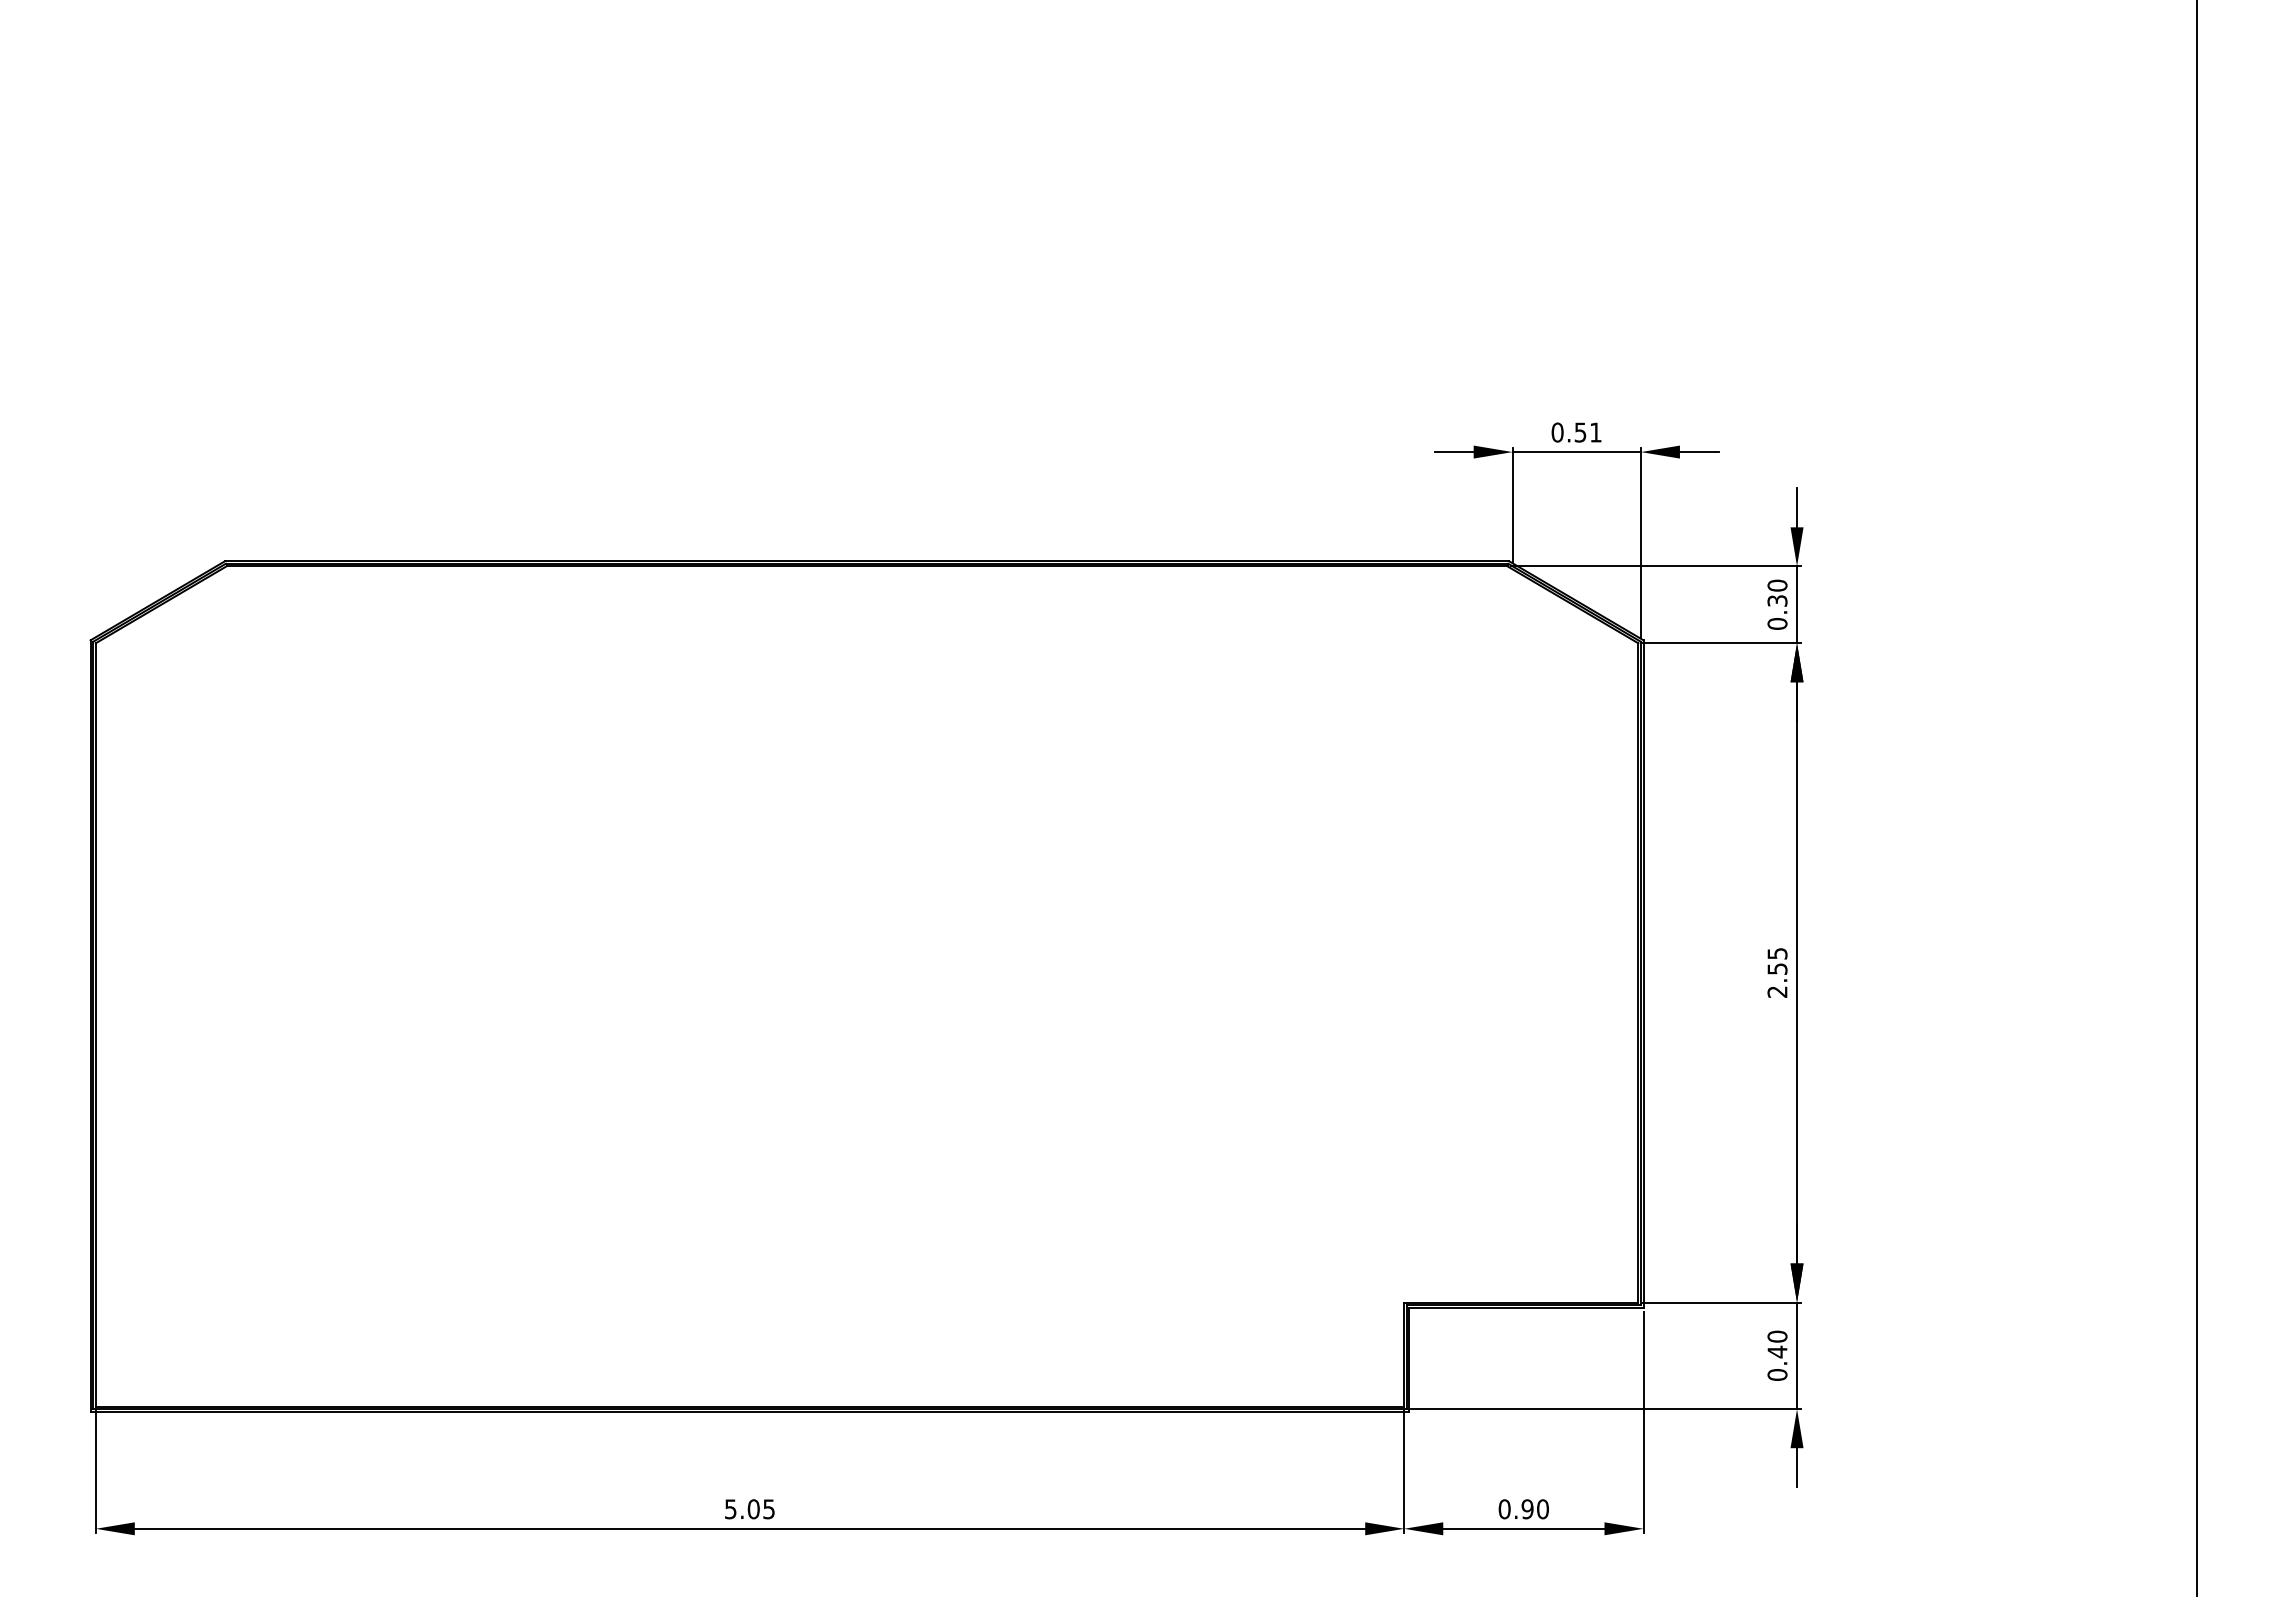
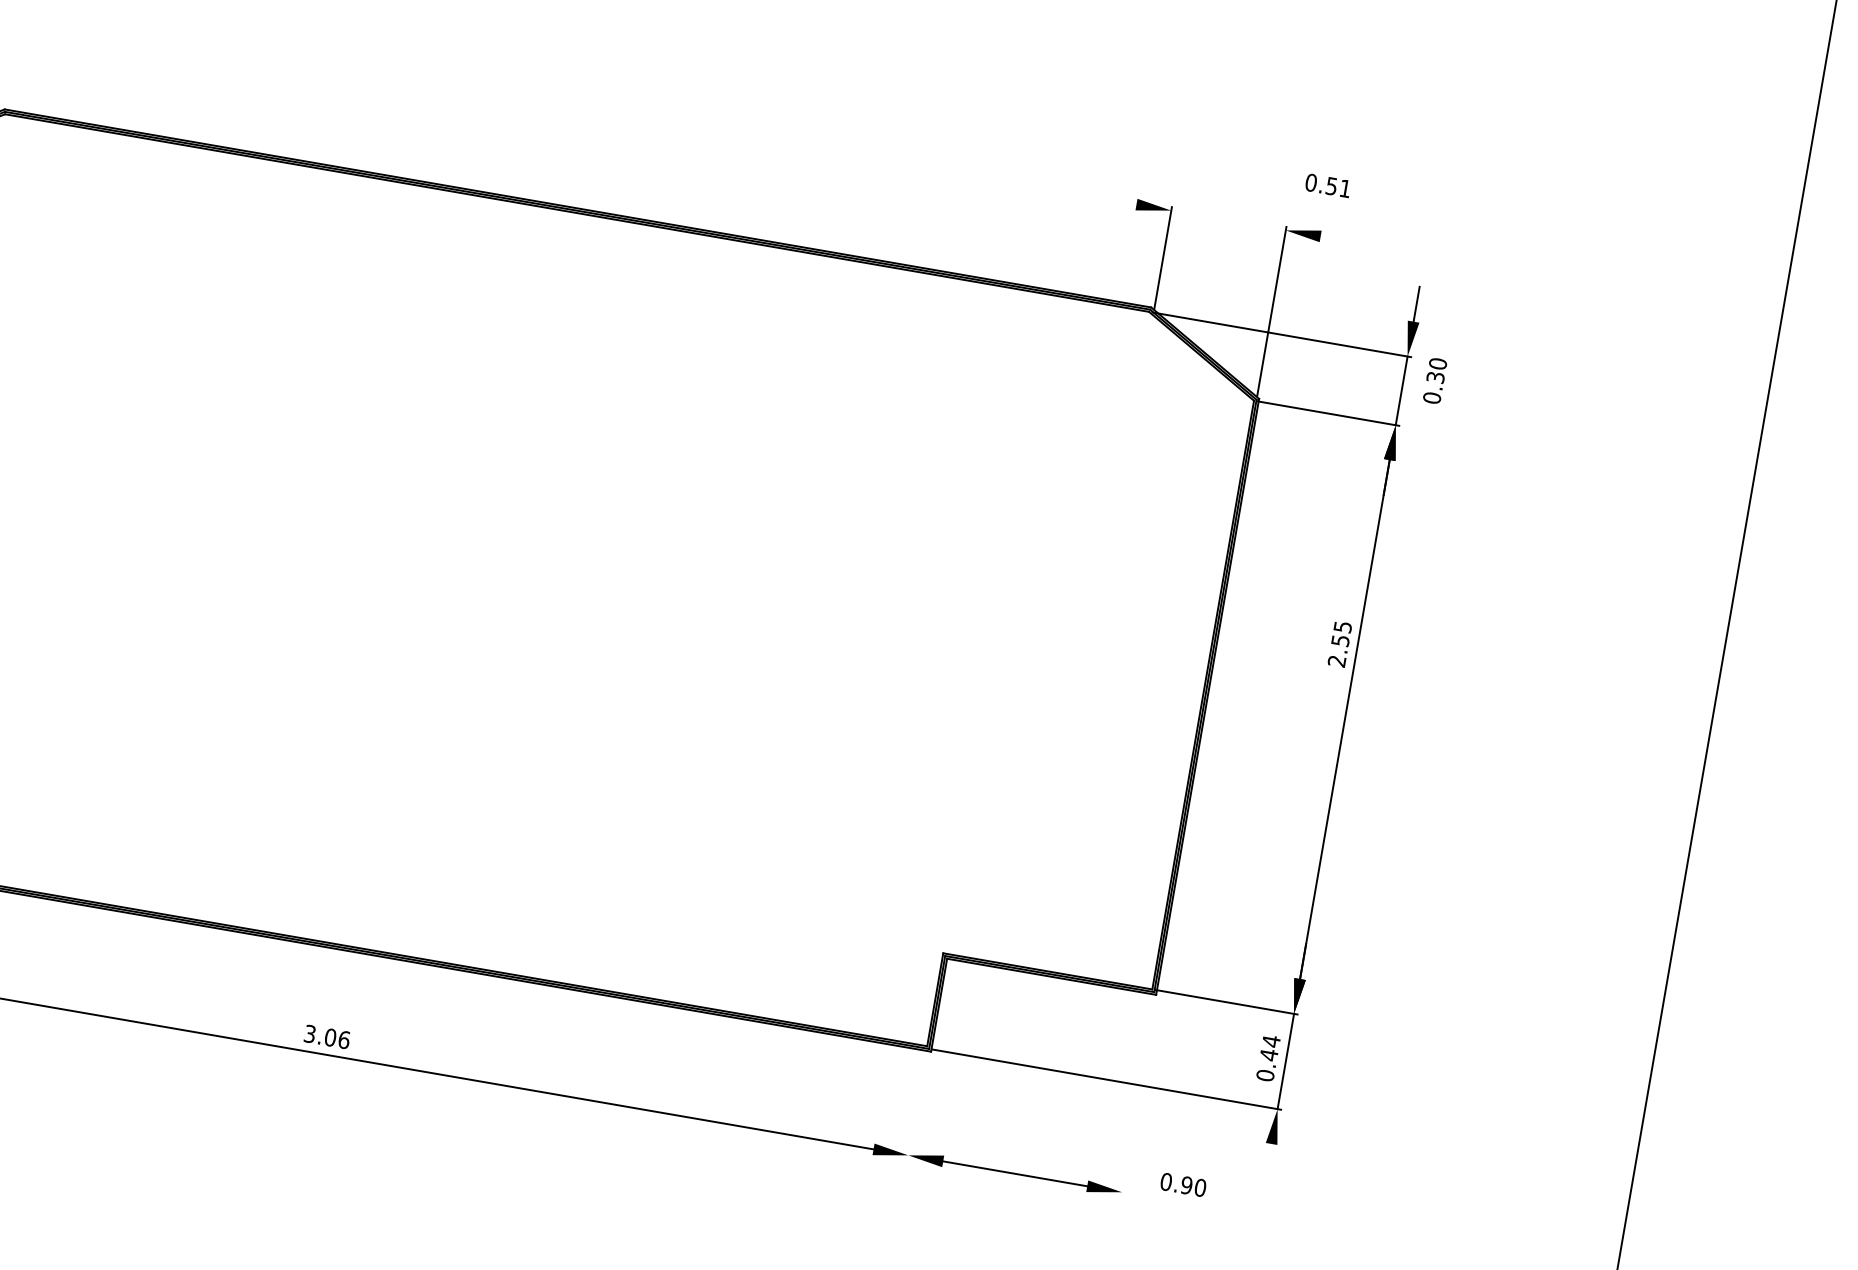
text: (1576, 432) -> (1328, 185), moved
line: (1453, 452) -> (1118, 201), removed
line: (1576, 452) -> (1228, 220), removed
line: (1698, 452) -> (1337, 239), removed
text: (1777, 604) -> (1435, 380), moved
text: (1777, 972) -> (1340, 643), moved
text: (1777, 1336) -> (1271, 1041), 0.40 -> 0.44
line: (1643, 1421) -> (1138, 1096), removed
line: (1797, 1467) -> (1269, 1161), removed
line: (1404, 1471) -> (917, 1104), removed
text: (750, 1509) -> (327, 1037), 5.05 -> 3.06
text: (1523, 1509) -> (1183, 1185), moved

